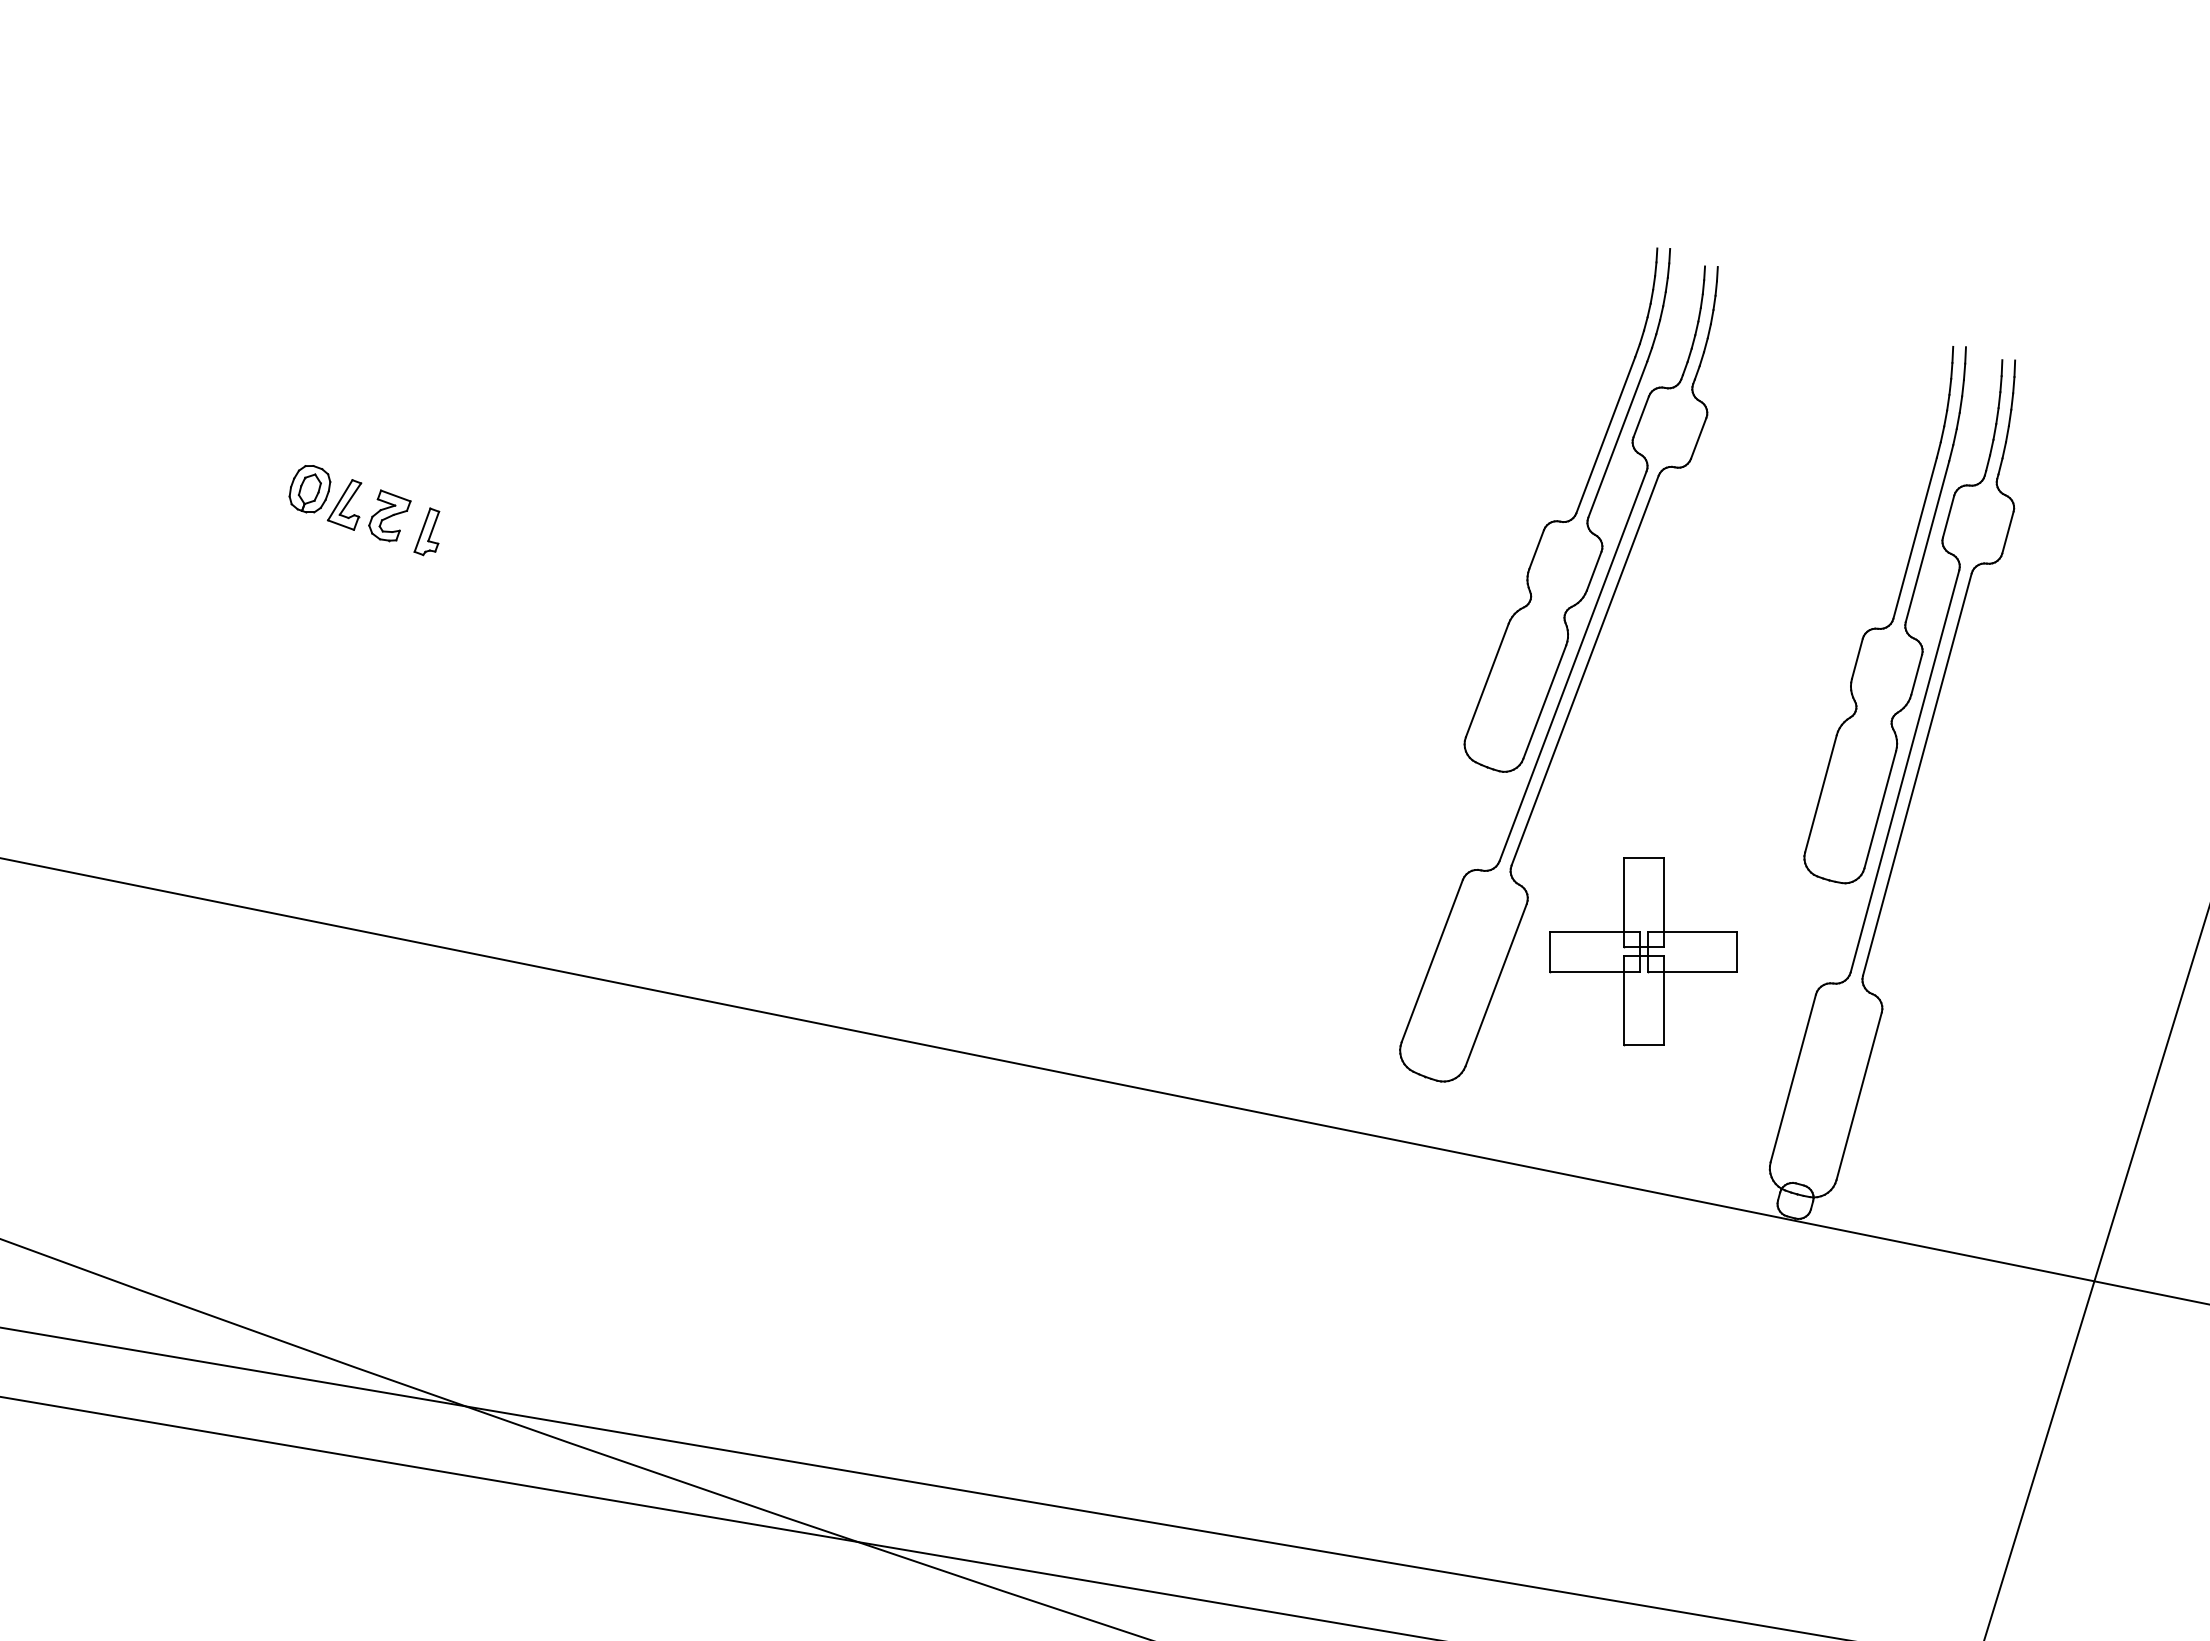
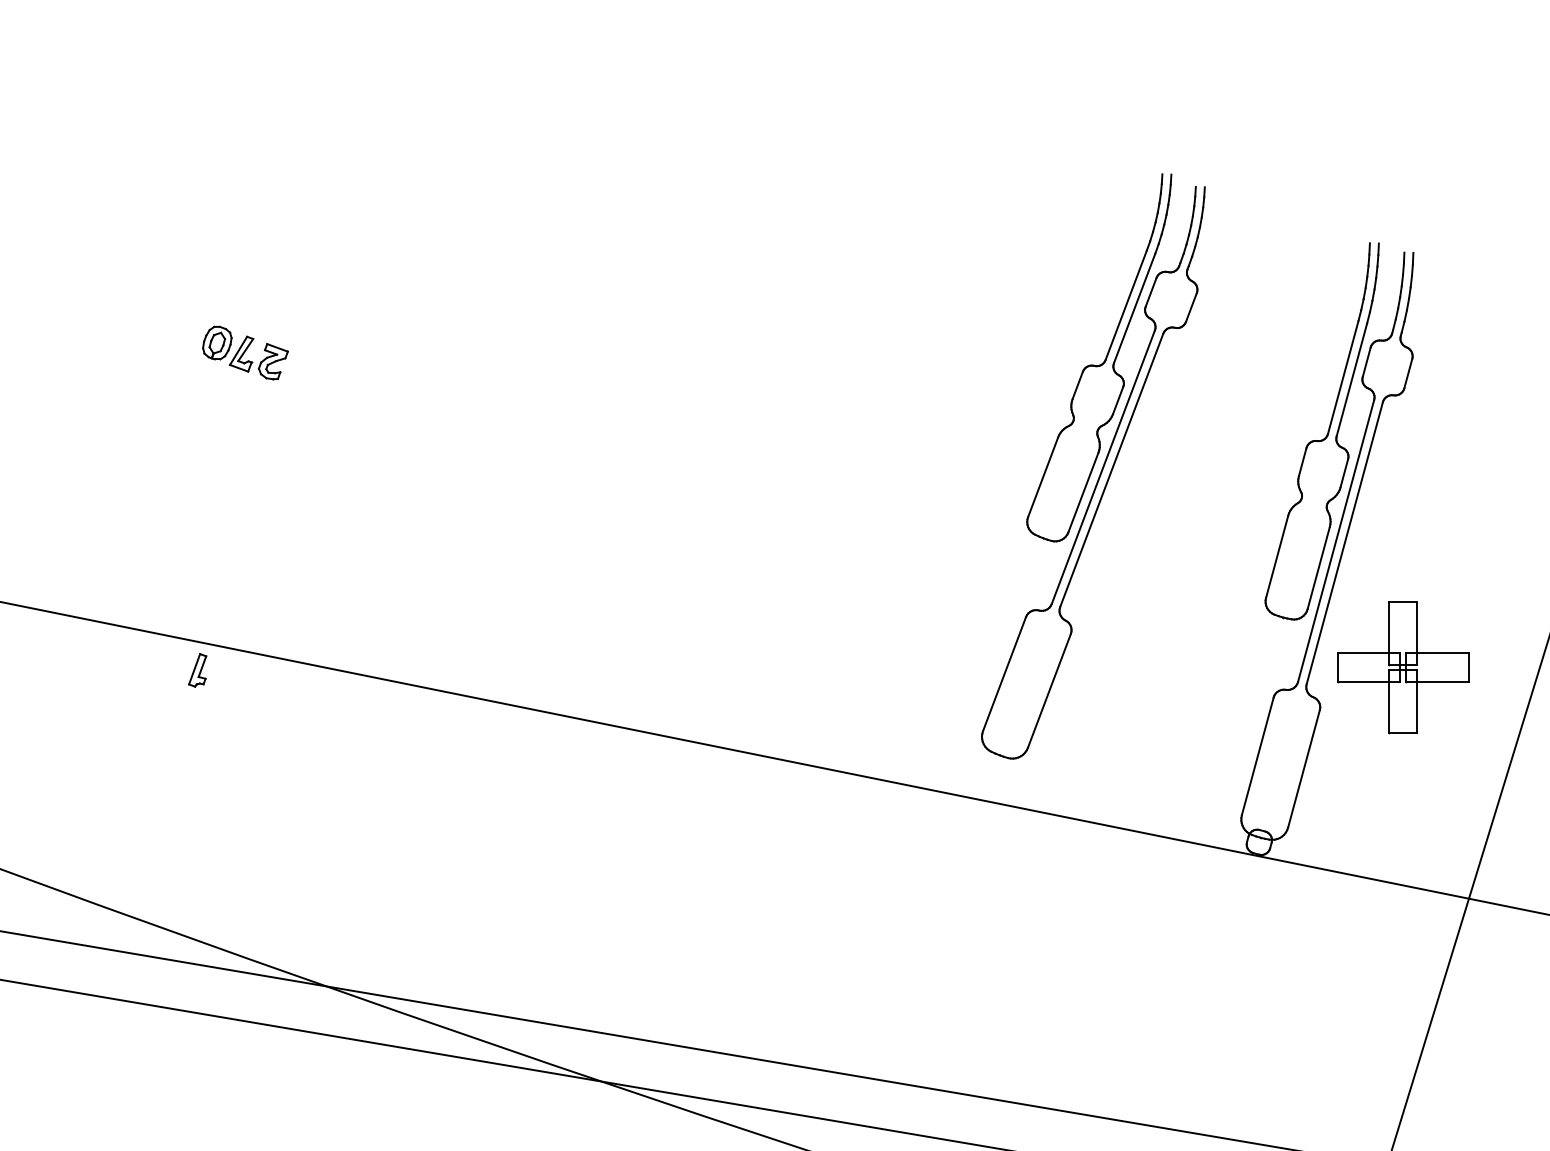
part: (426, 531) -> (197, 670), moved
part: (1643, 951) -> (1403, 667), moved

